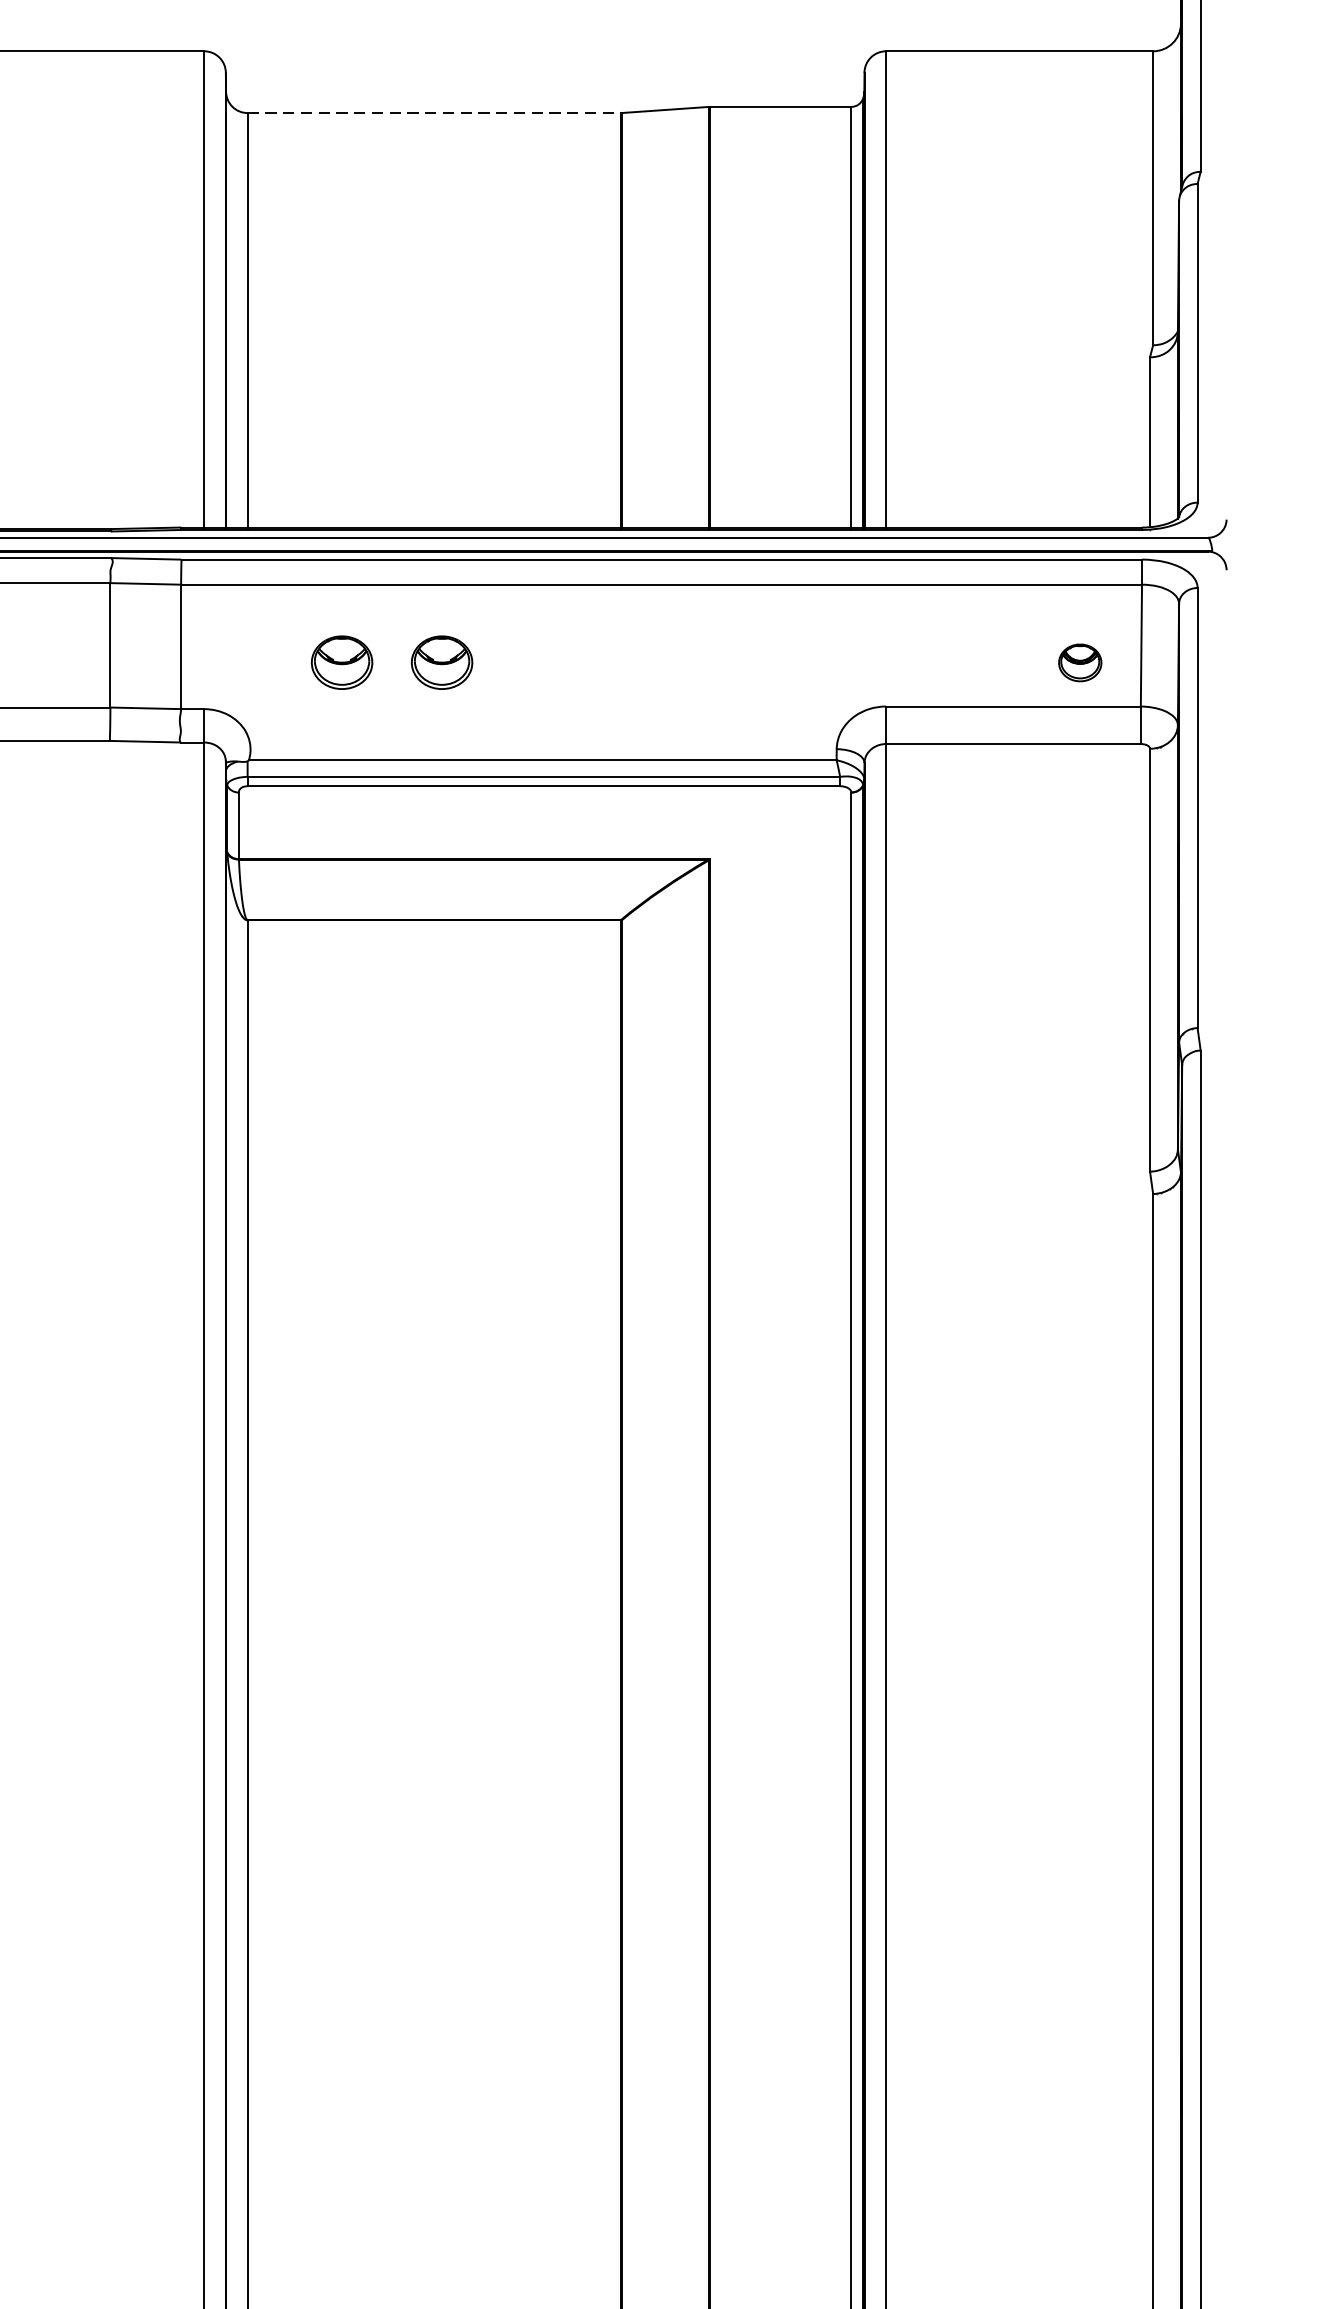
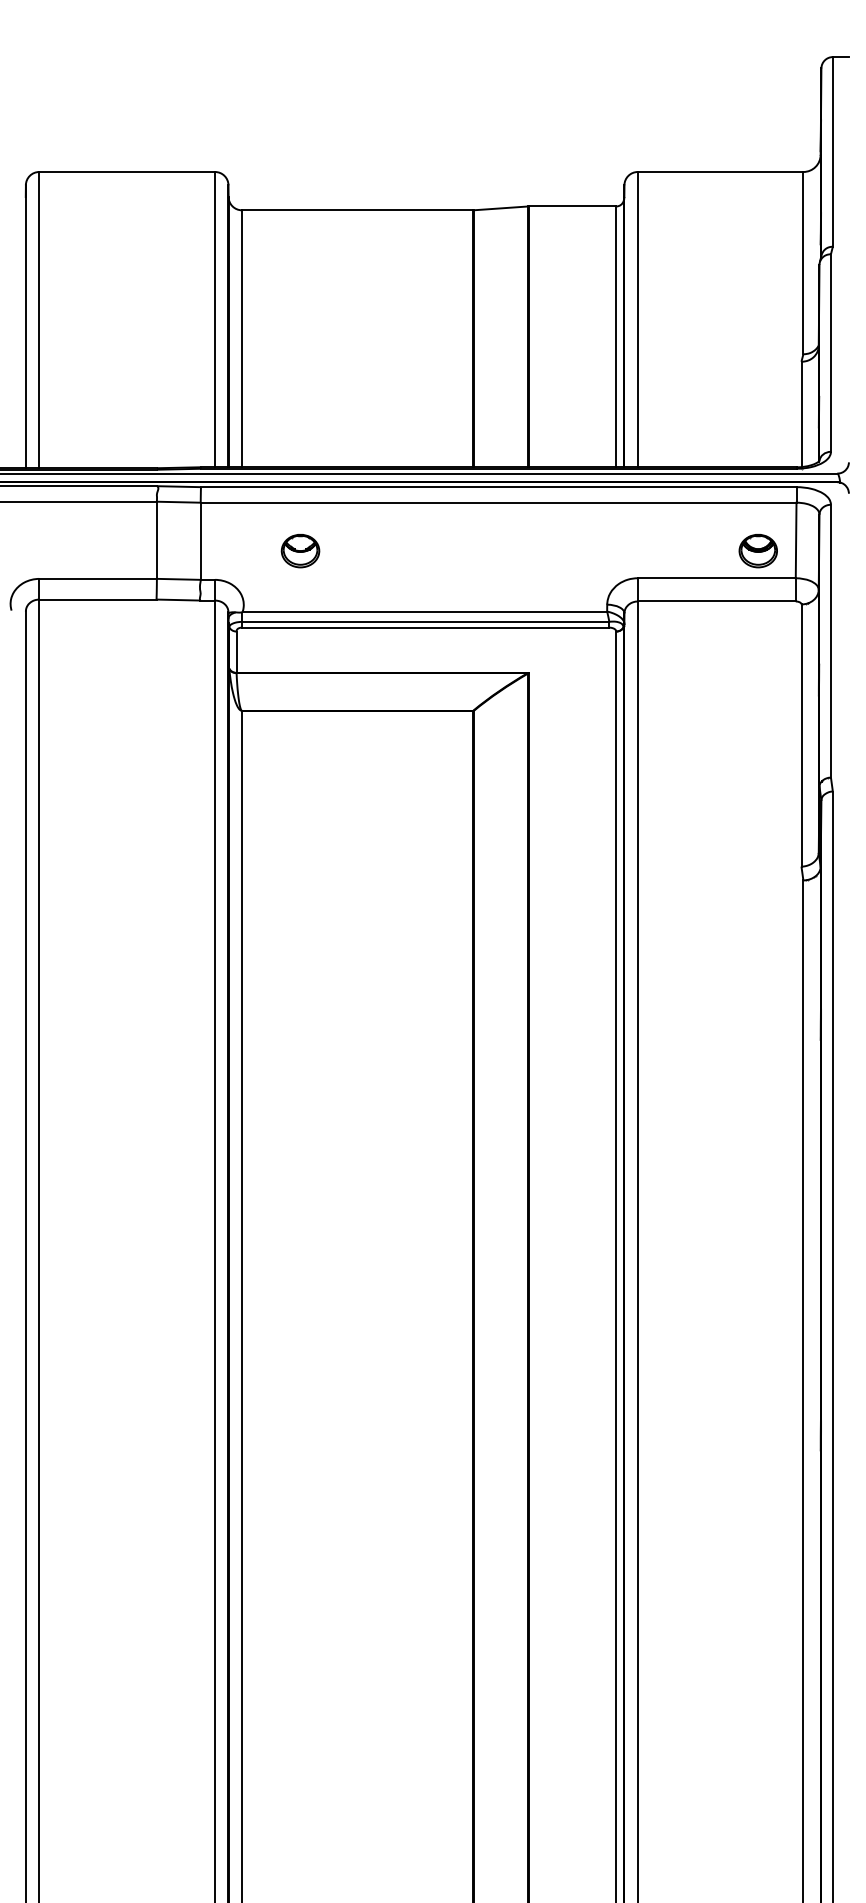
line: (433, 113) -> (357, 210), dashed -> solid
part: (442, 663) -> (362, 551), removed
part: (1079, 663) -> (757, 551), size x1.43

